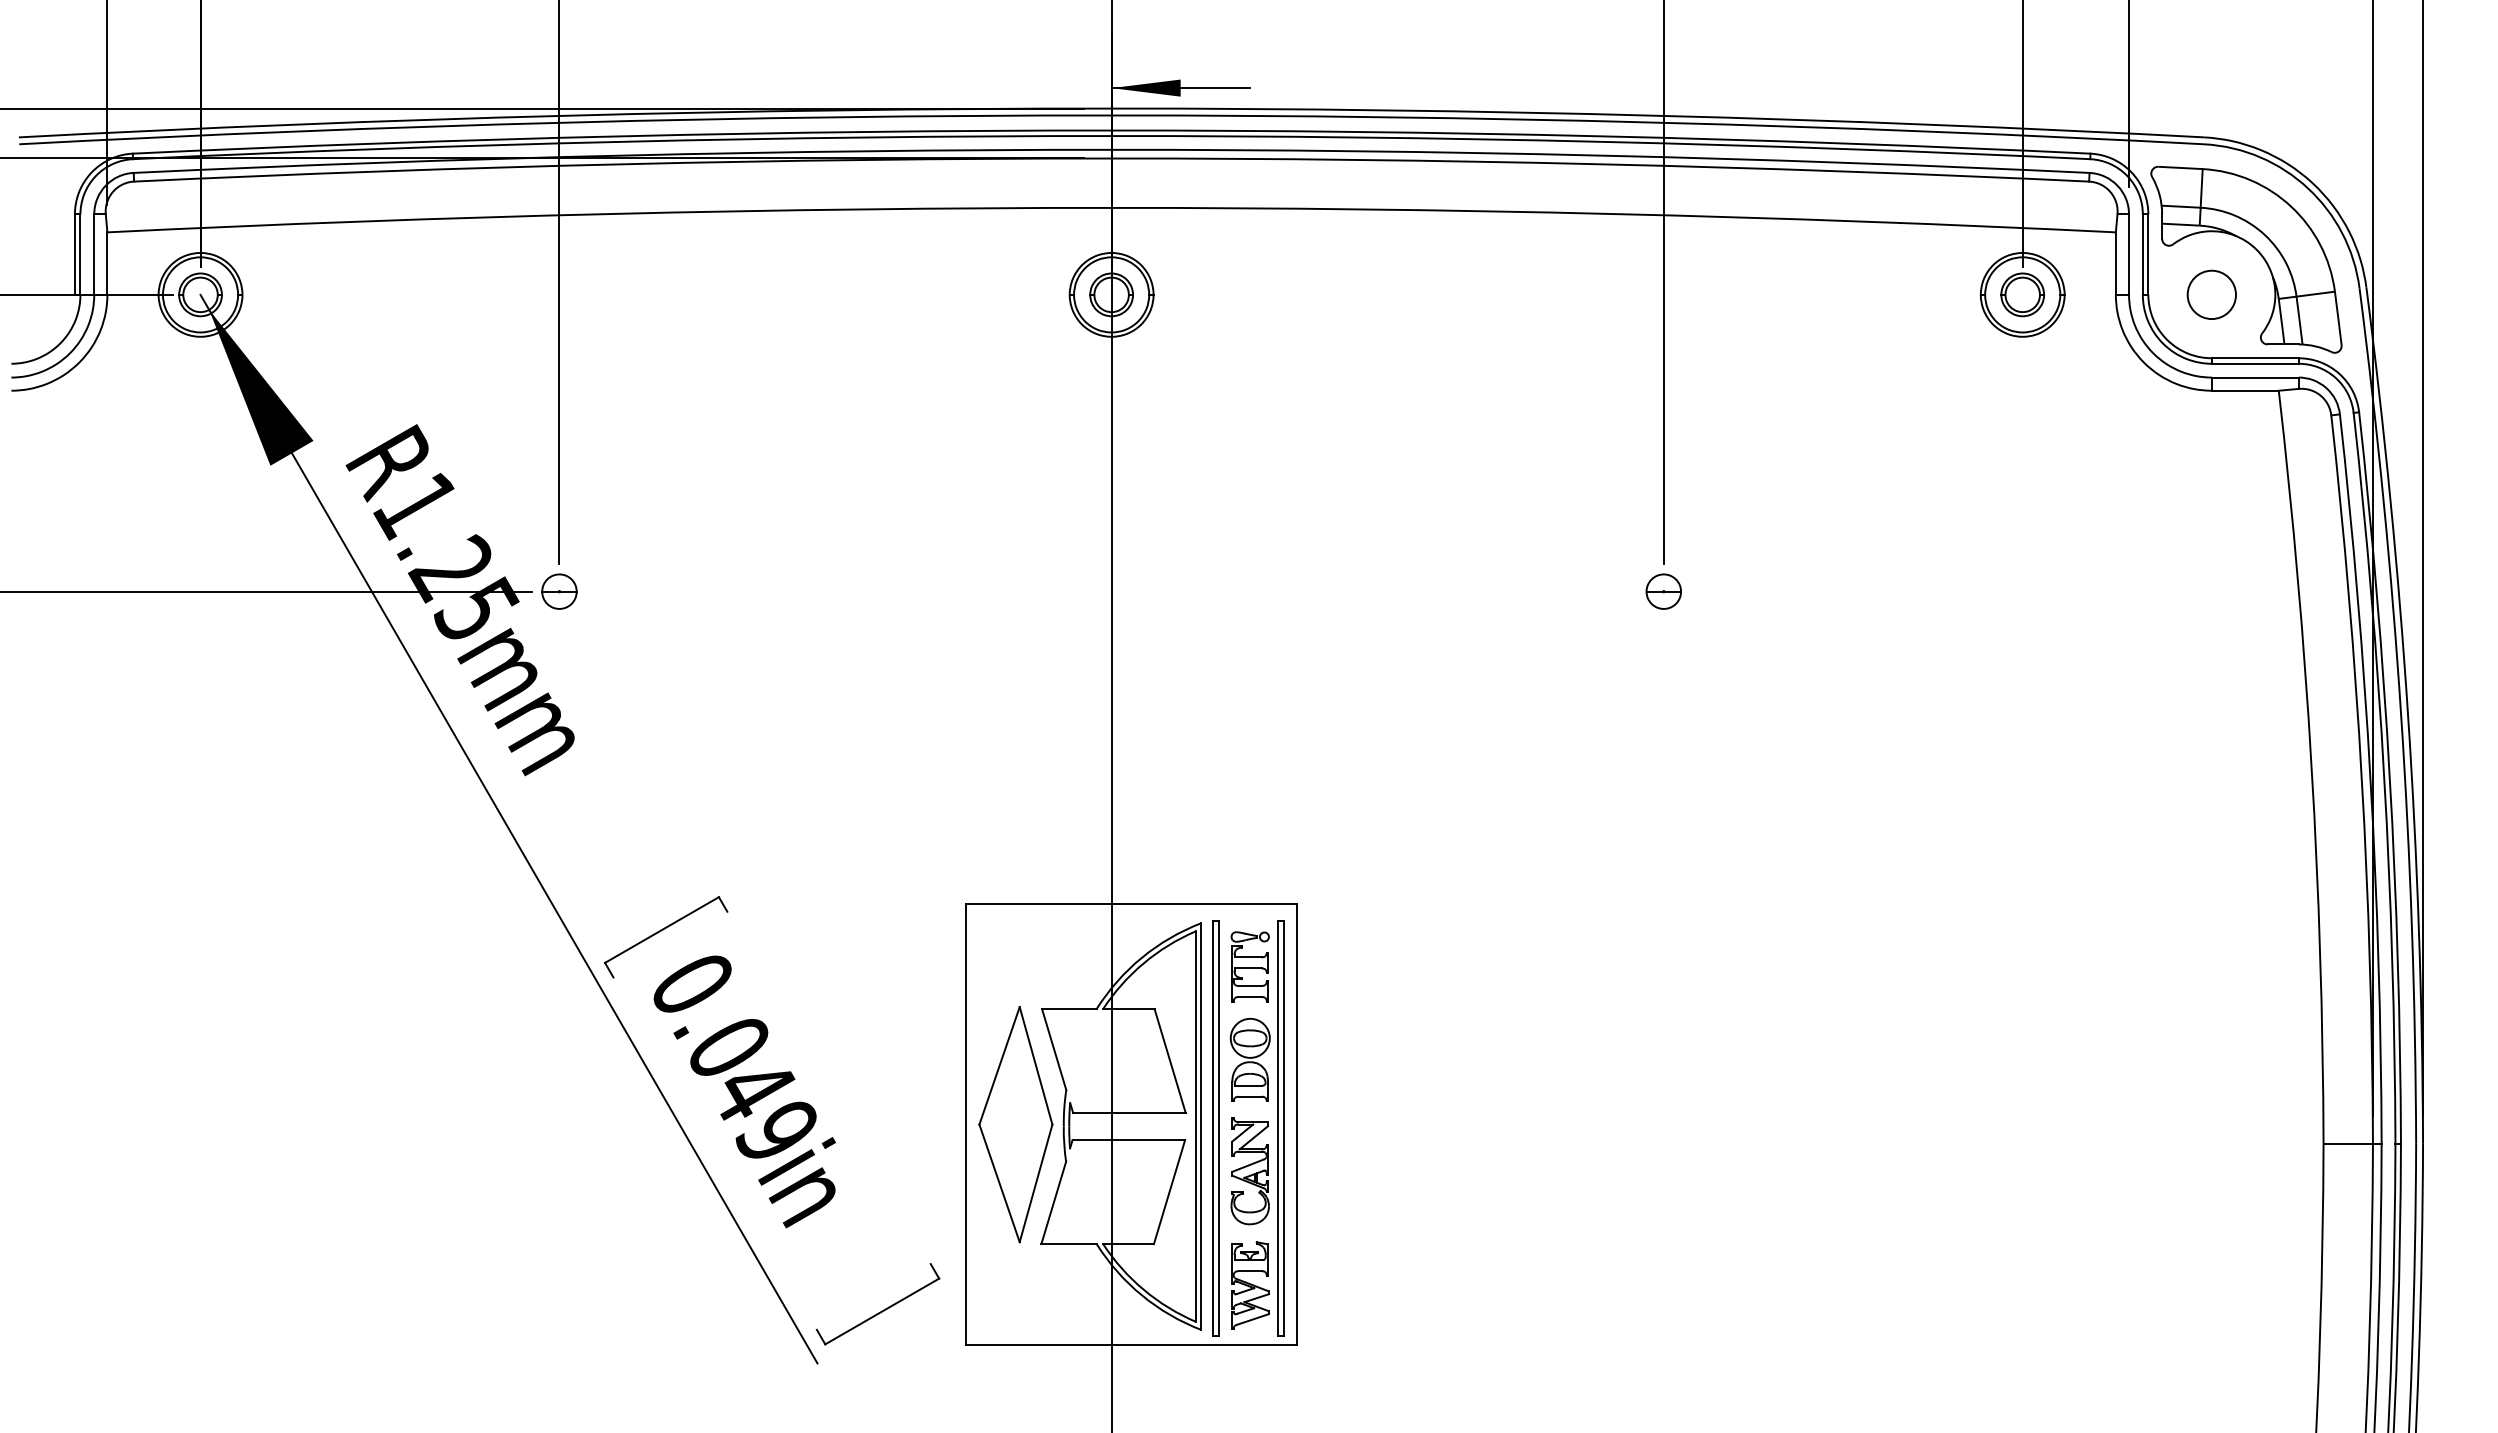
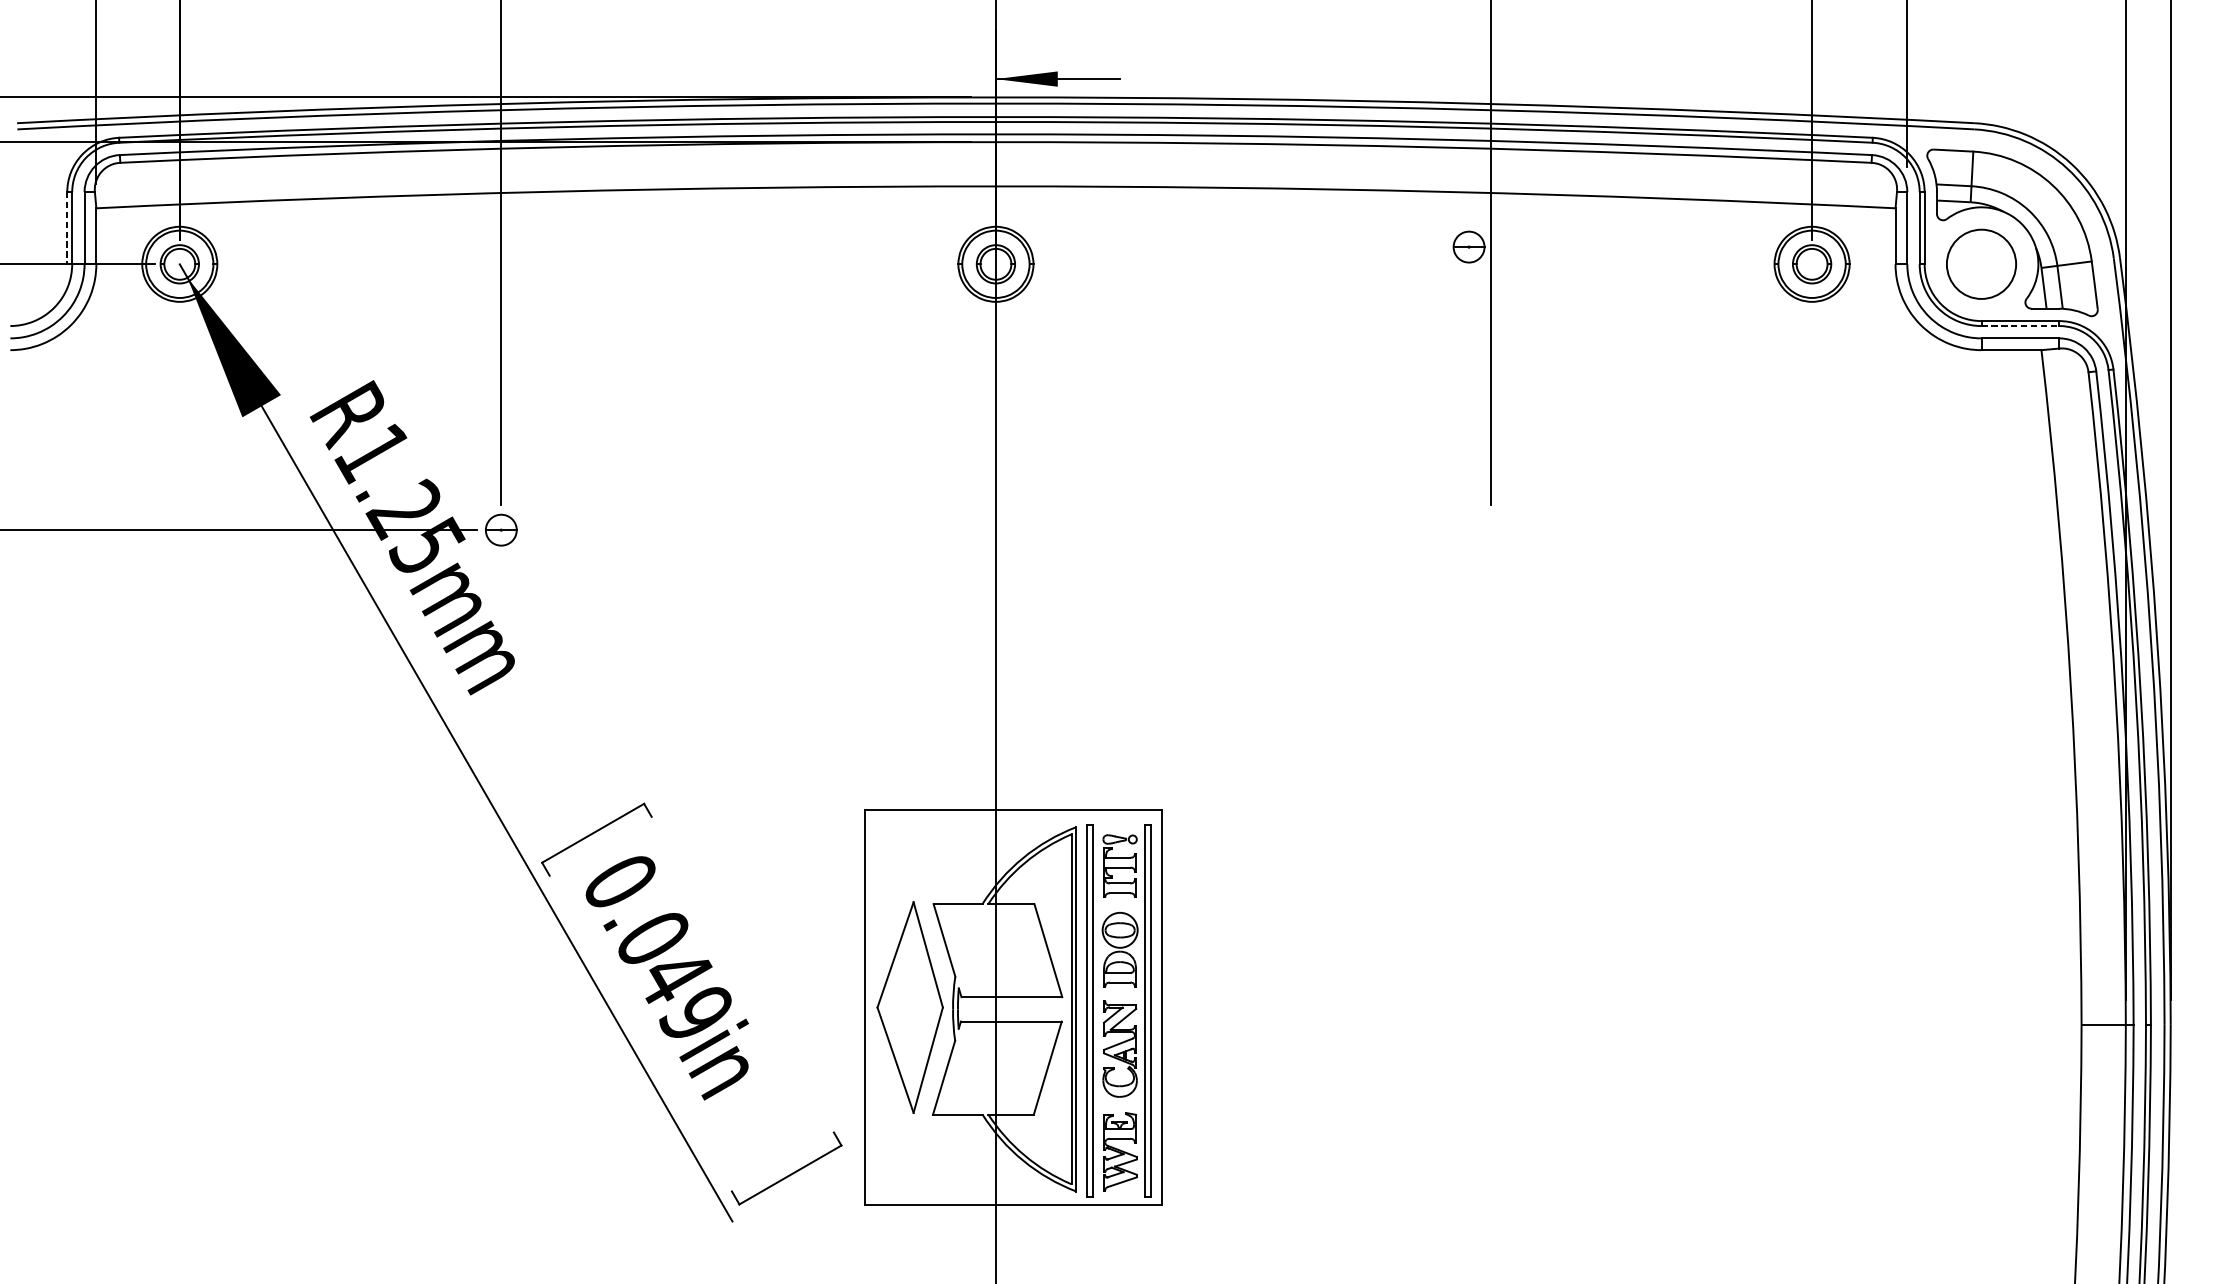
line: (74, 255) -> (66, 229), solid -> dashed
circle: (2211, 294) -> (1981, 263), size x1.6
line: (2255, 363) -> (2020, 325), solid -> dashed
part: (1663, 591) -> (1468, 246), moved

